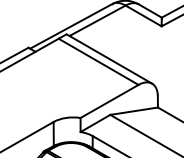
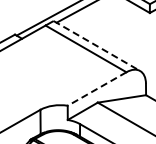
line: (109, 59) -> (97, 46), solid -> dashed
line: (109, 101) -> (97, 89), solid -> dashed

